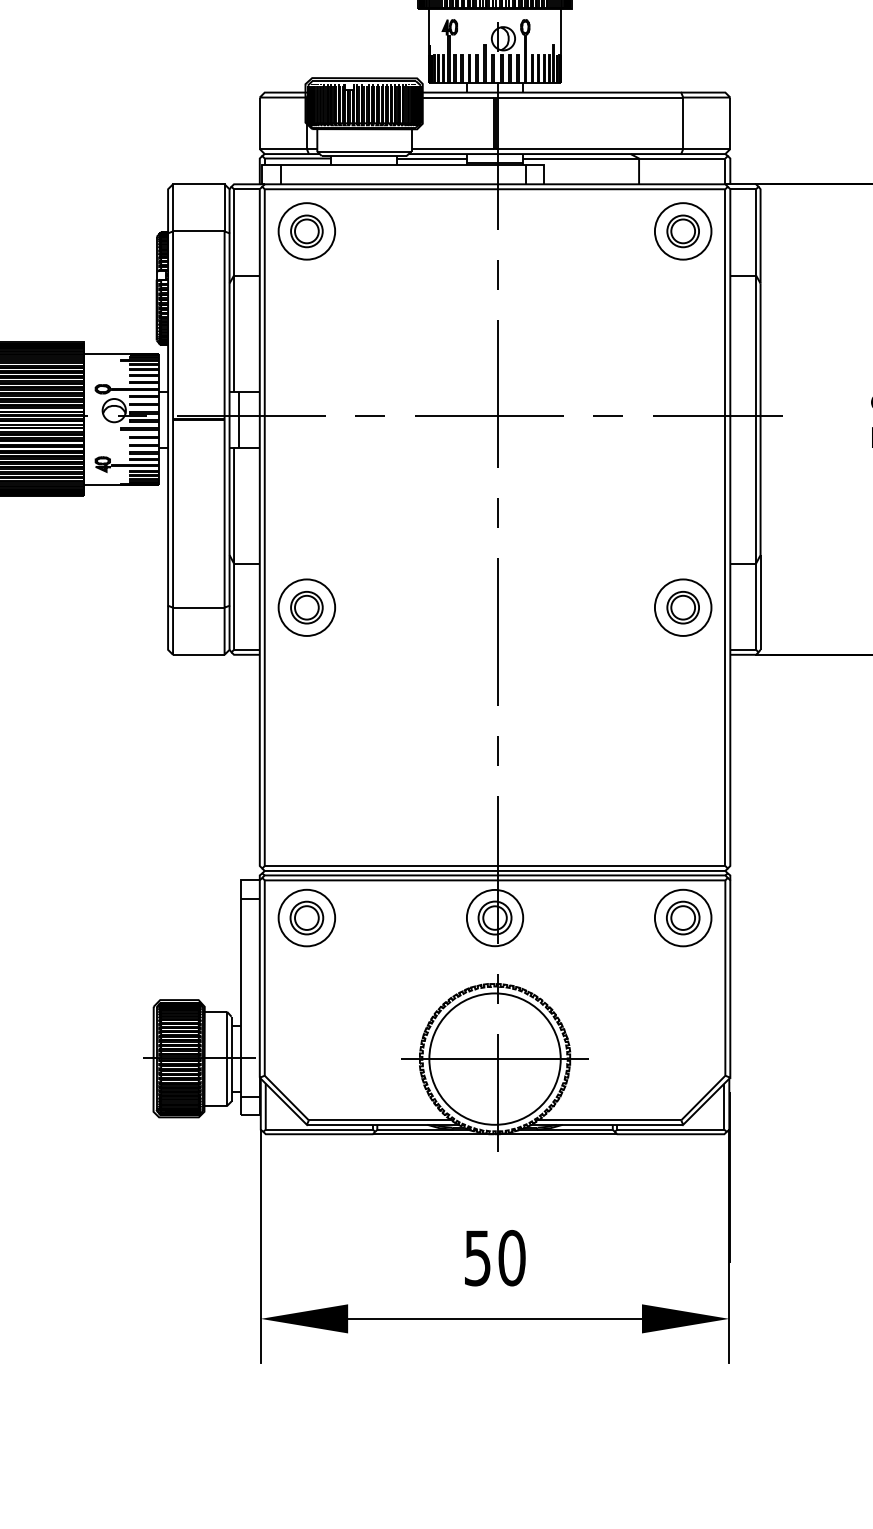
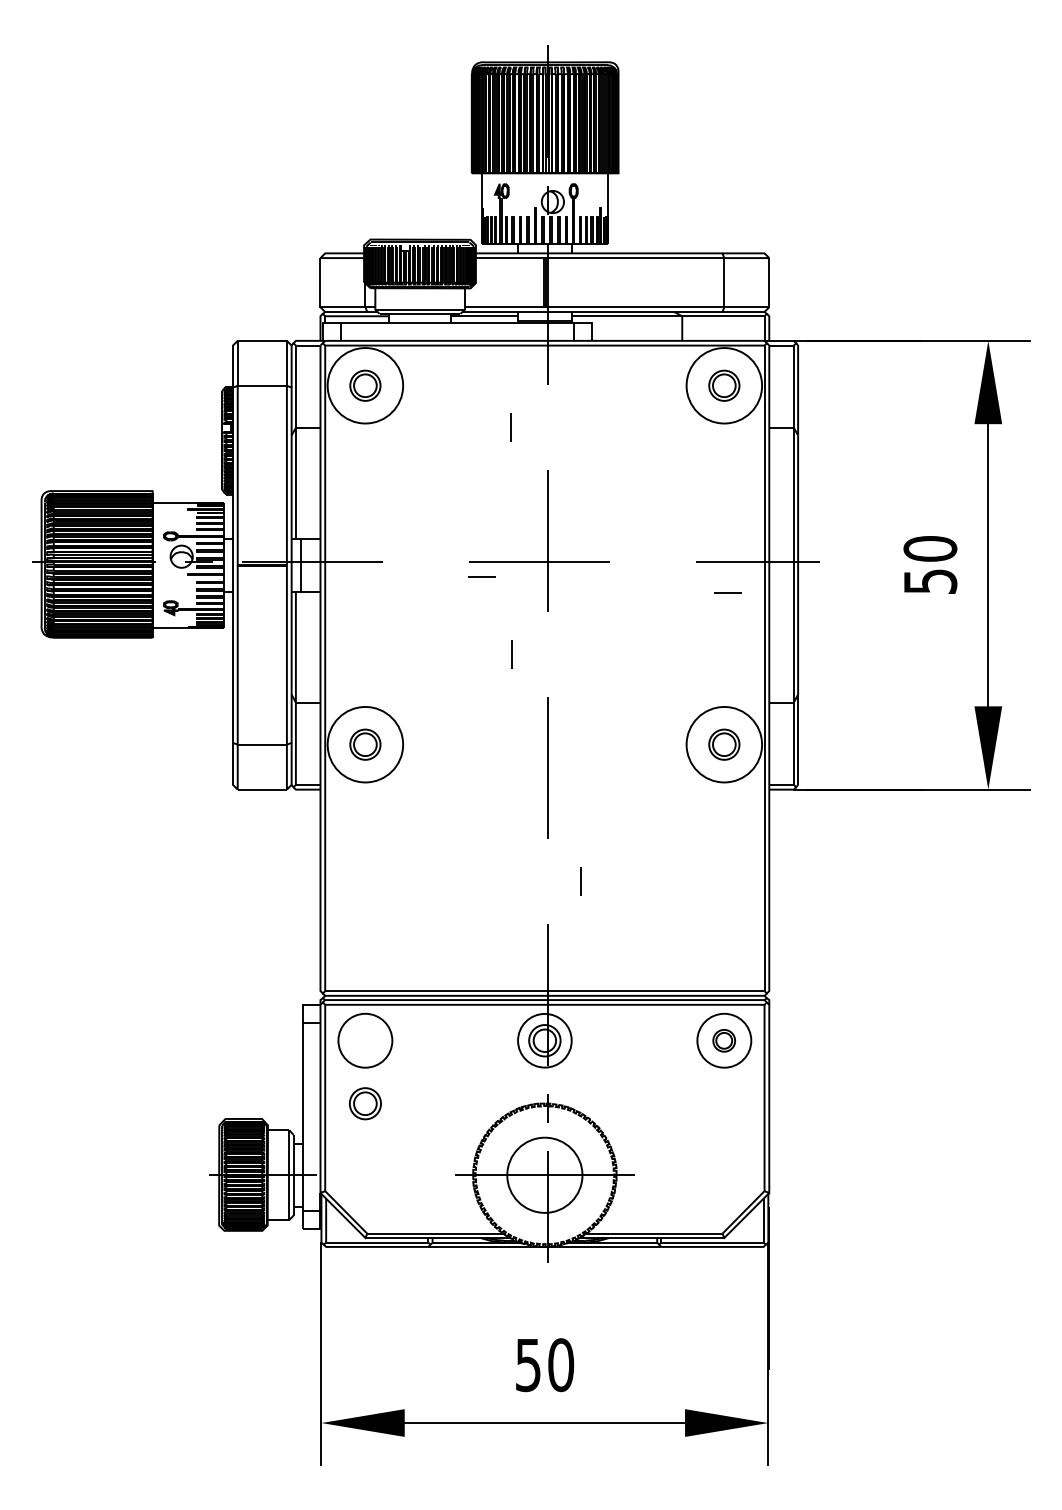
circle: (306, 231) -> (365, 385), size x1.4
circle: (683, 231) -> (724, 385), size x1.4
line: (497, 275) -> (510, 427), moved
line: (369, 415) -> (481, 576), moved
line: (607, 415) -> (727, 592), moved
line: (497, 513) -> (511, 654), moved
circle: (306, 607) -> (365, 744), size x1.4
circle: (683, 607) -> (724, 744), size x1.4
line: (497, 751) -> (580, 881), moved
part: (305, 917) -> (364, 1103), moved
part: (682, 917) -> (723, 1040), size x0.7
circle: (494, 1058) -> (544, 1174), size x0.6

